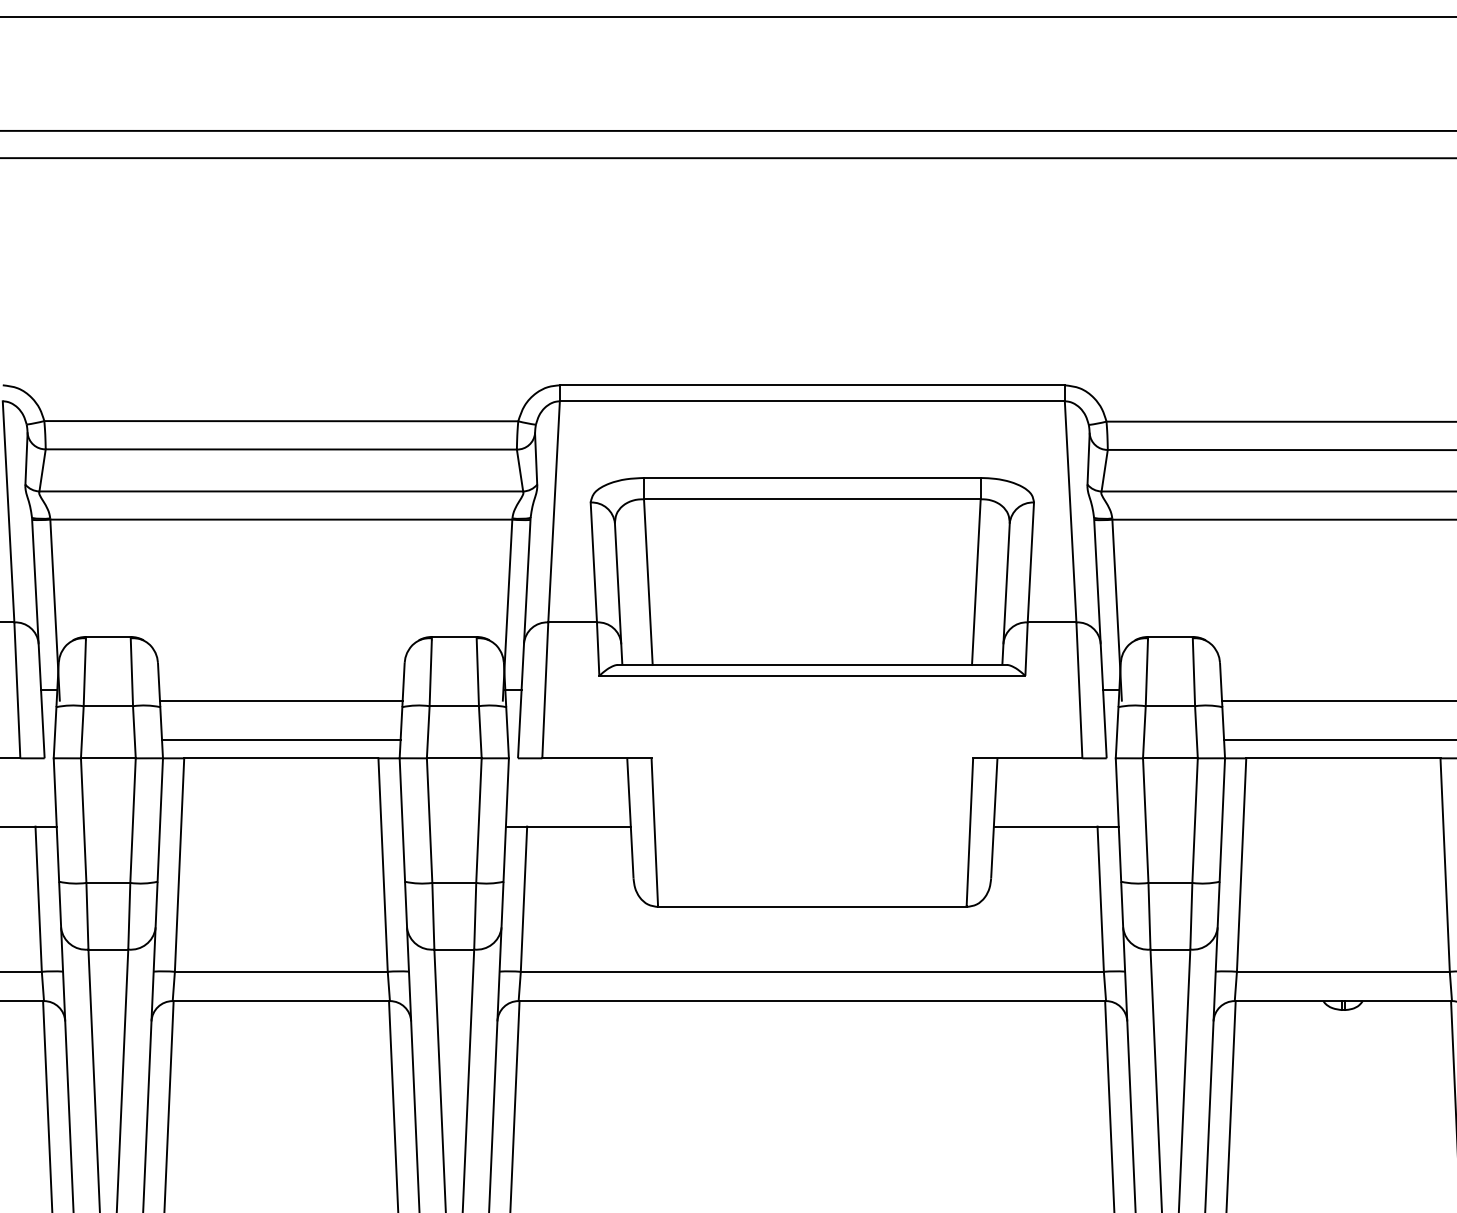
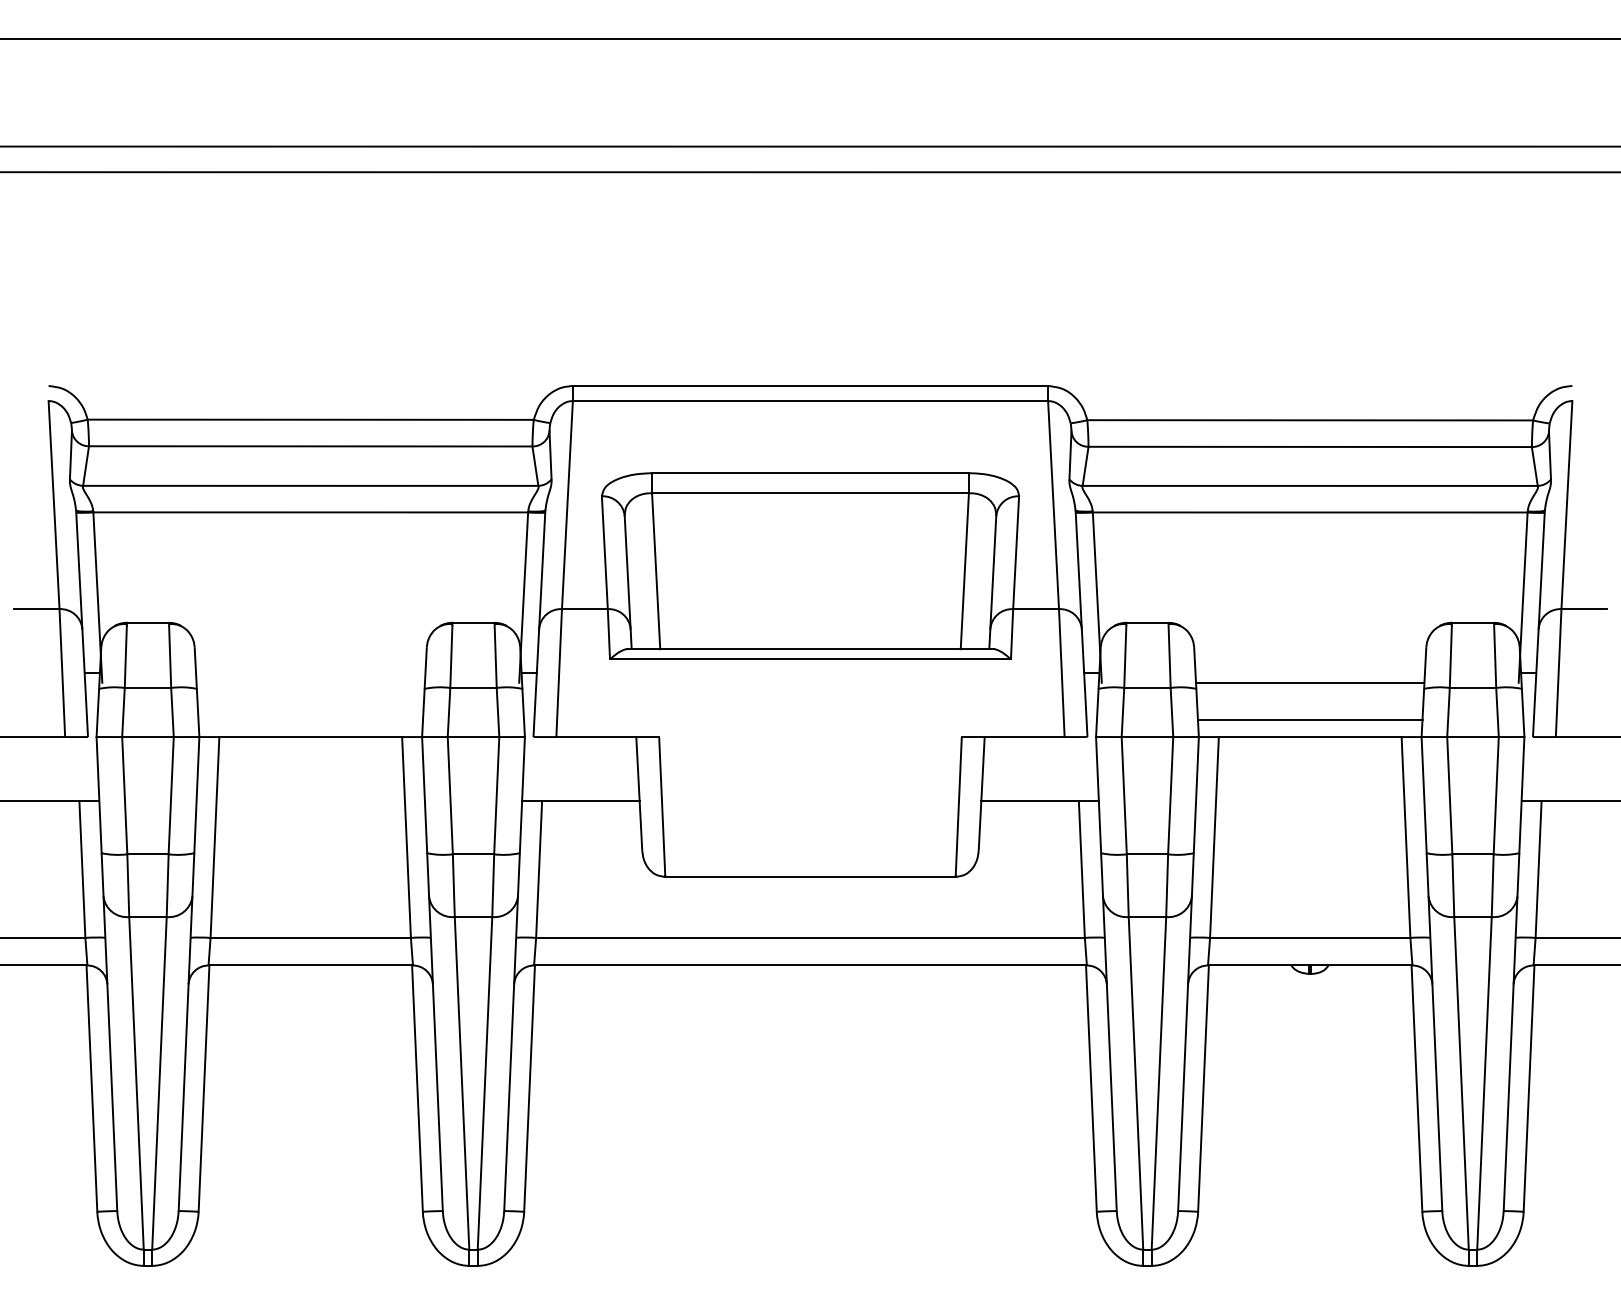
line: (281, 700) -> (310, 682), removed
line: (281, 739) -> (310, 719), removed

